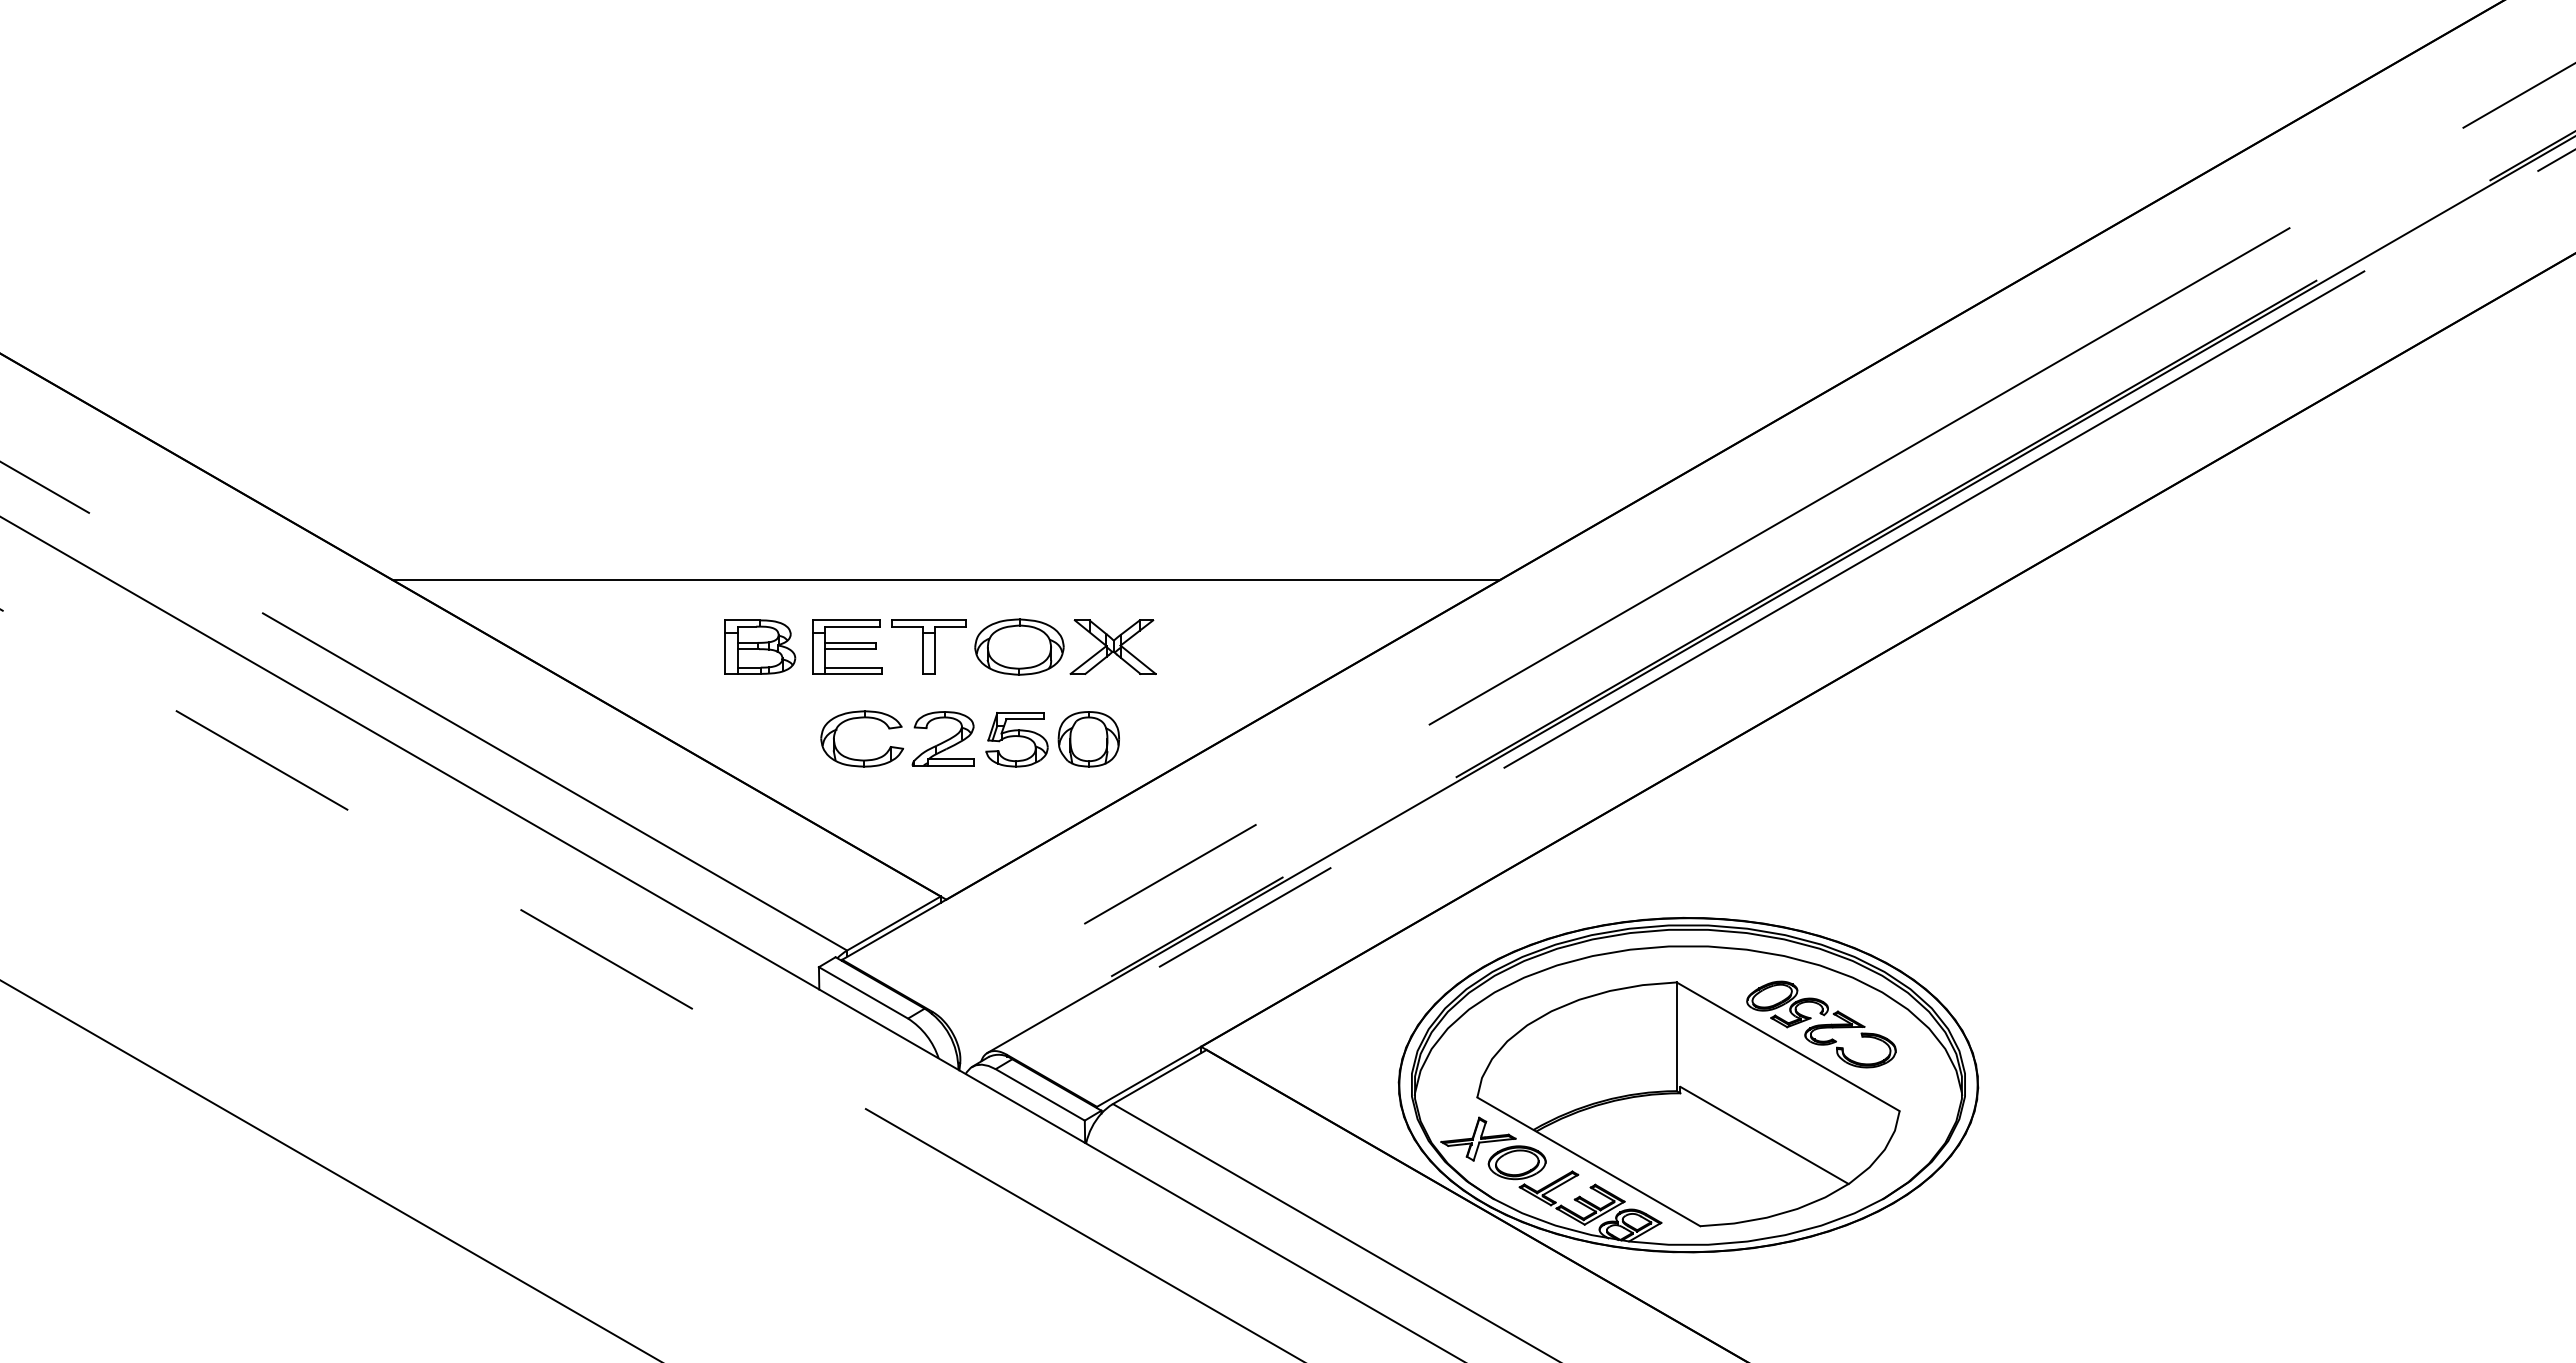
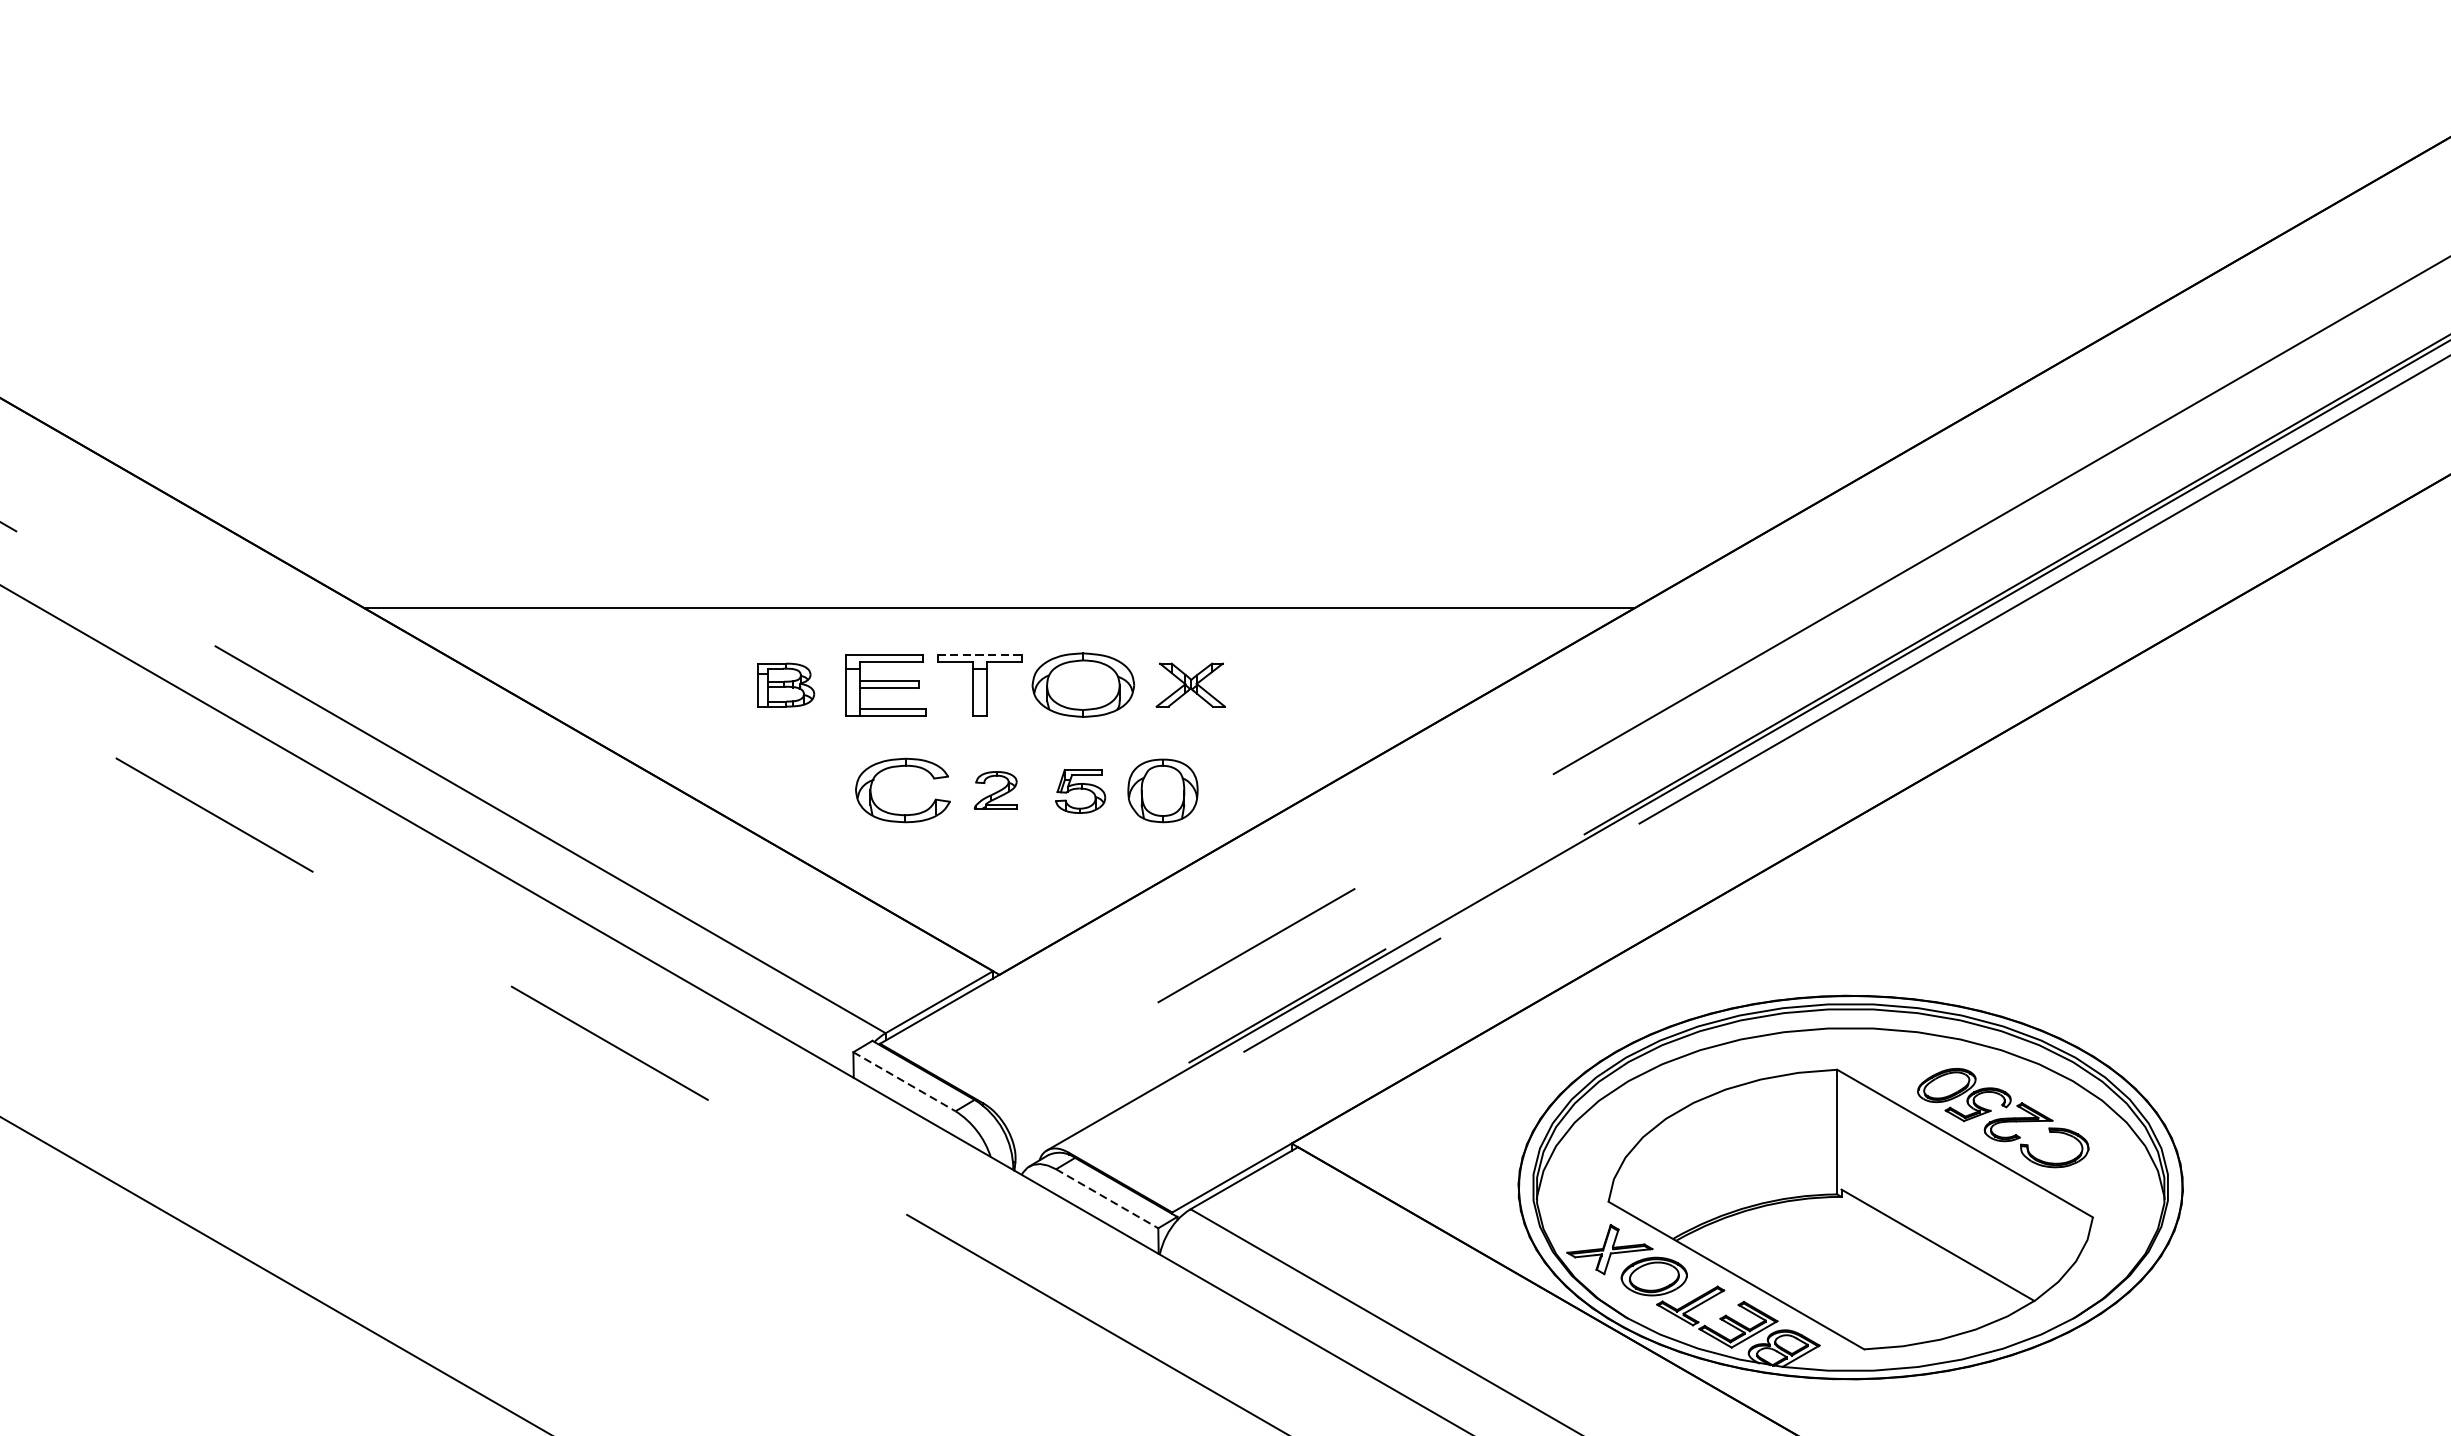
line: (929, 620) -> (980, 654), solid -> dashed
part: (760, 646) -> (786, 684), size x0.7
part: (1112, 646) -> (1190, 684), size x0.7
part: (942, 738) -> (995, 789), size x0.6
part: (1016, 739) -> (1079, 791), size x0.7
line: (863, 993) -> (904, 1082), solid -> dashed
line: (1040, 1095) -> (1107, 1199), solid -> dashed

